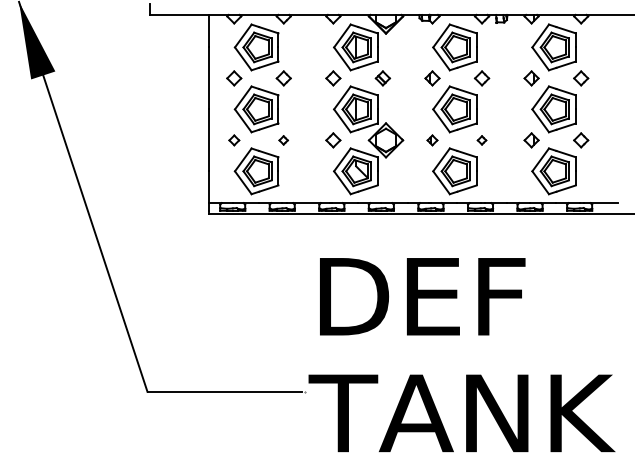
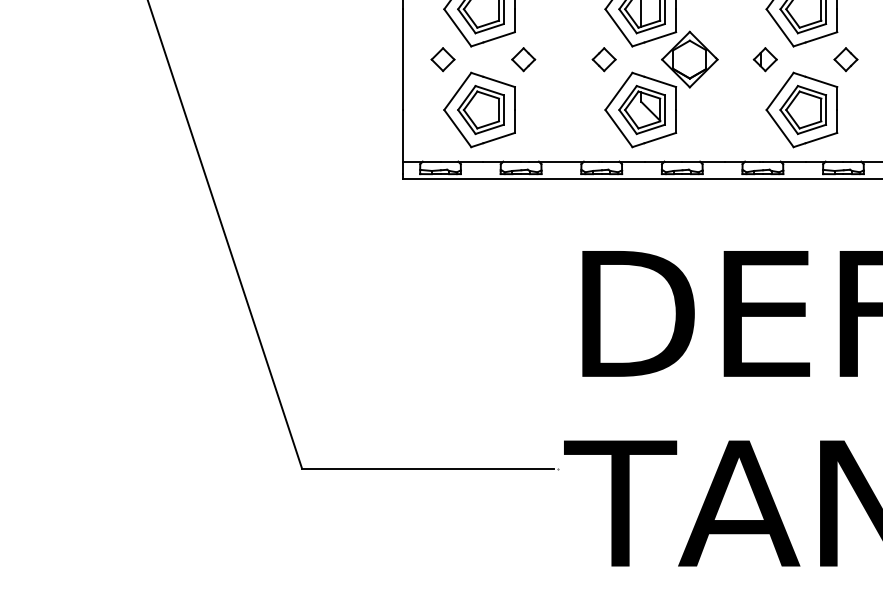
part: (234, 140) -> (443, 59), size x1.43
part: (283, 140) -> (523, 59), size x1.67
part: (432, 140) -> (765, 59), size x1.43
part: (481, 140) -> (845, 59), size x1.67

